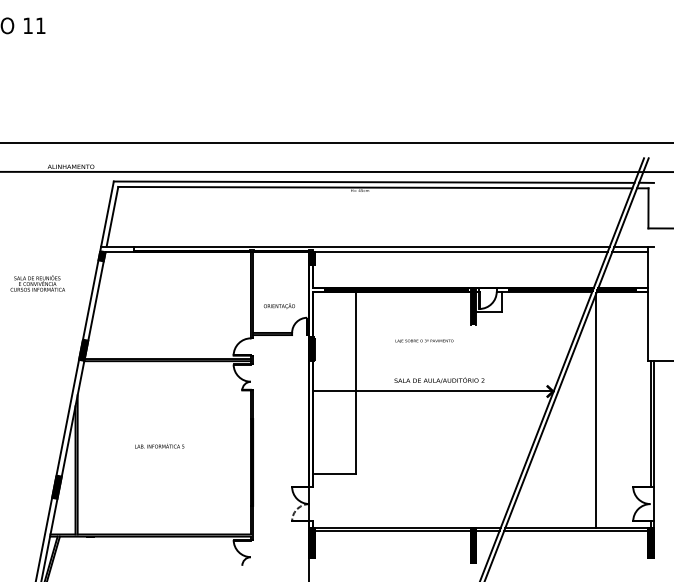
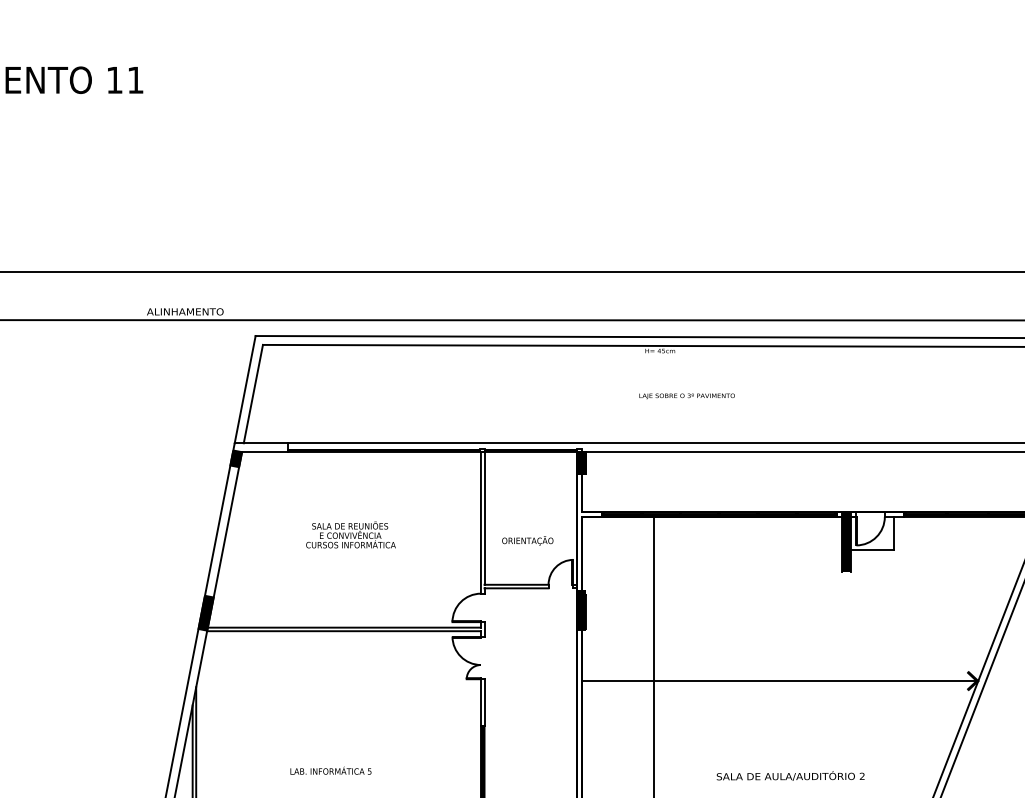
text: (37, 283) -> (350, 534), moved
text: (424, 340) -> (687, 395), moved
text: (439, 380) -> (790, 776), moved

